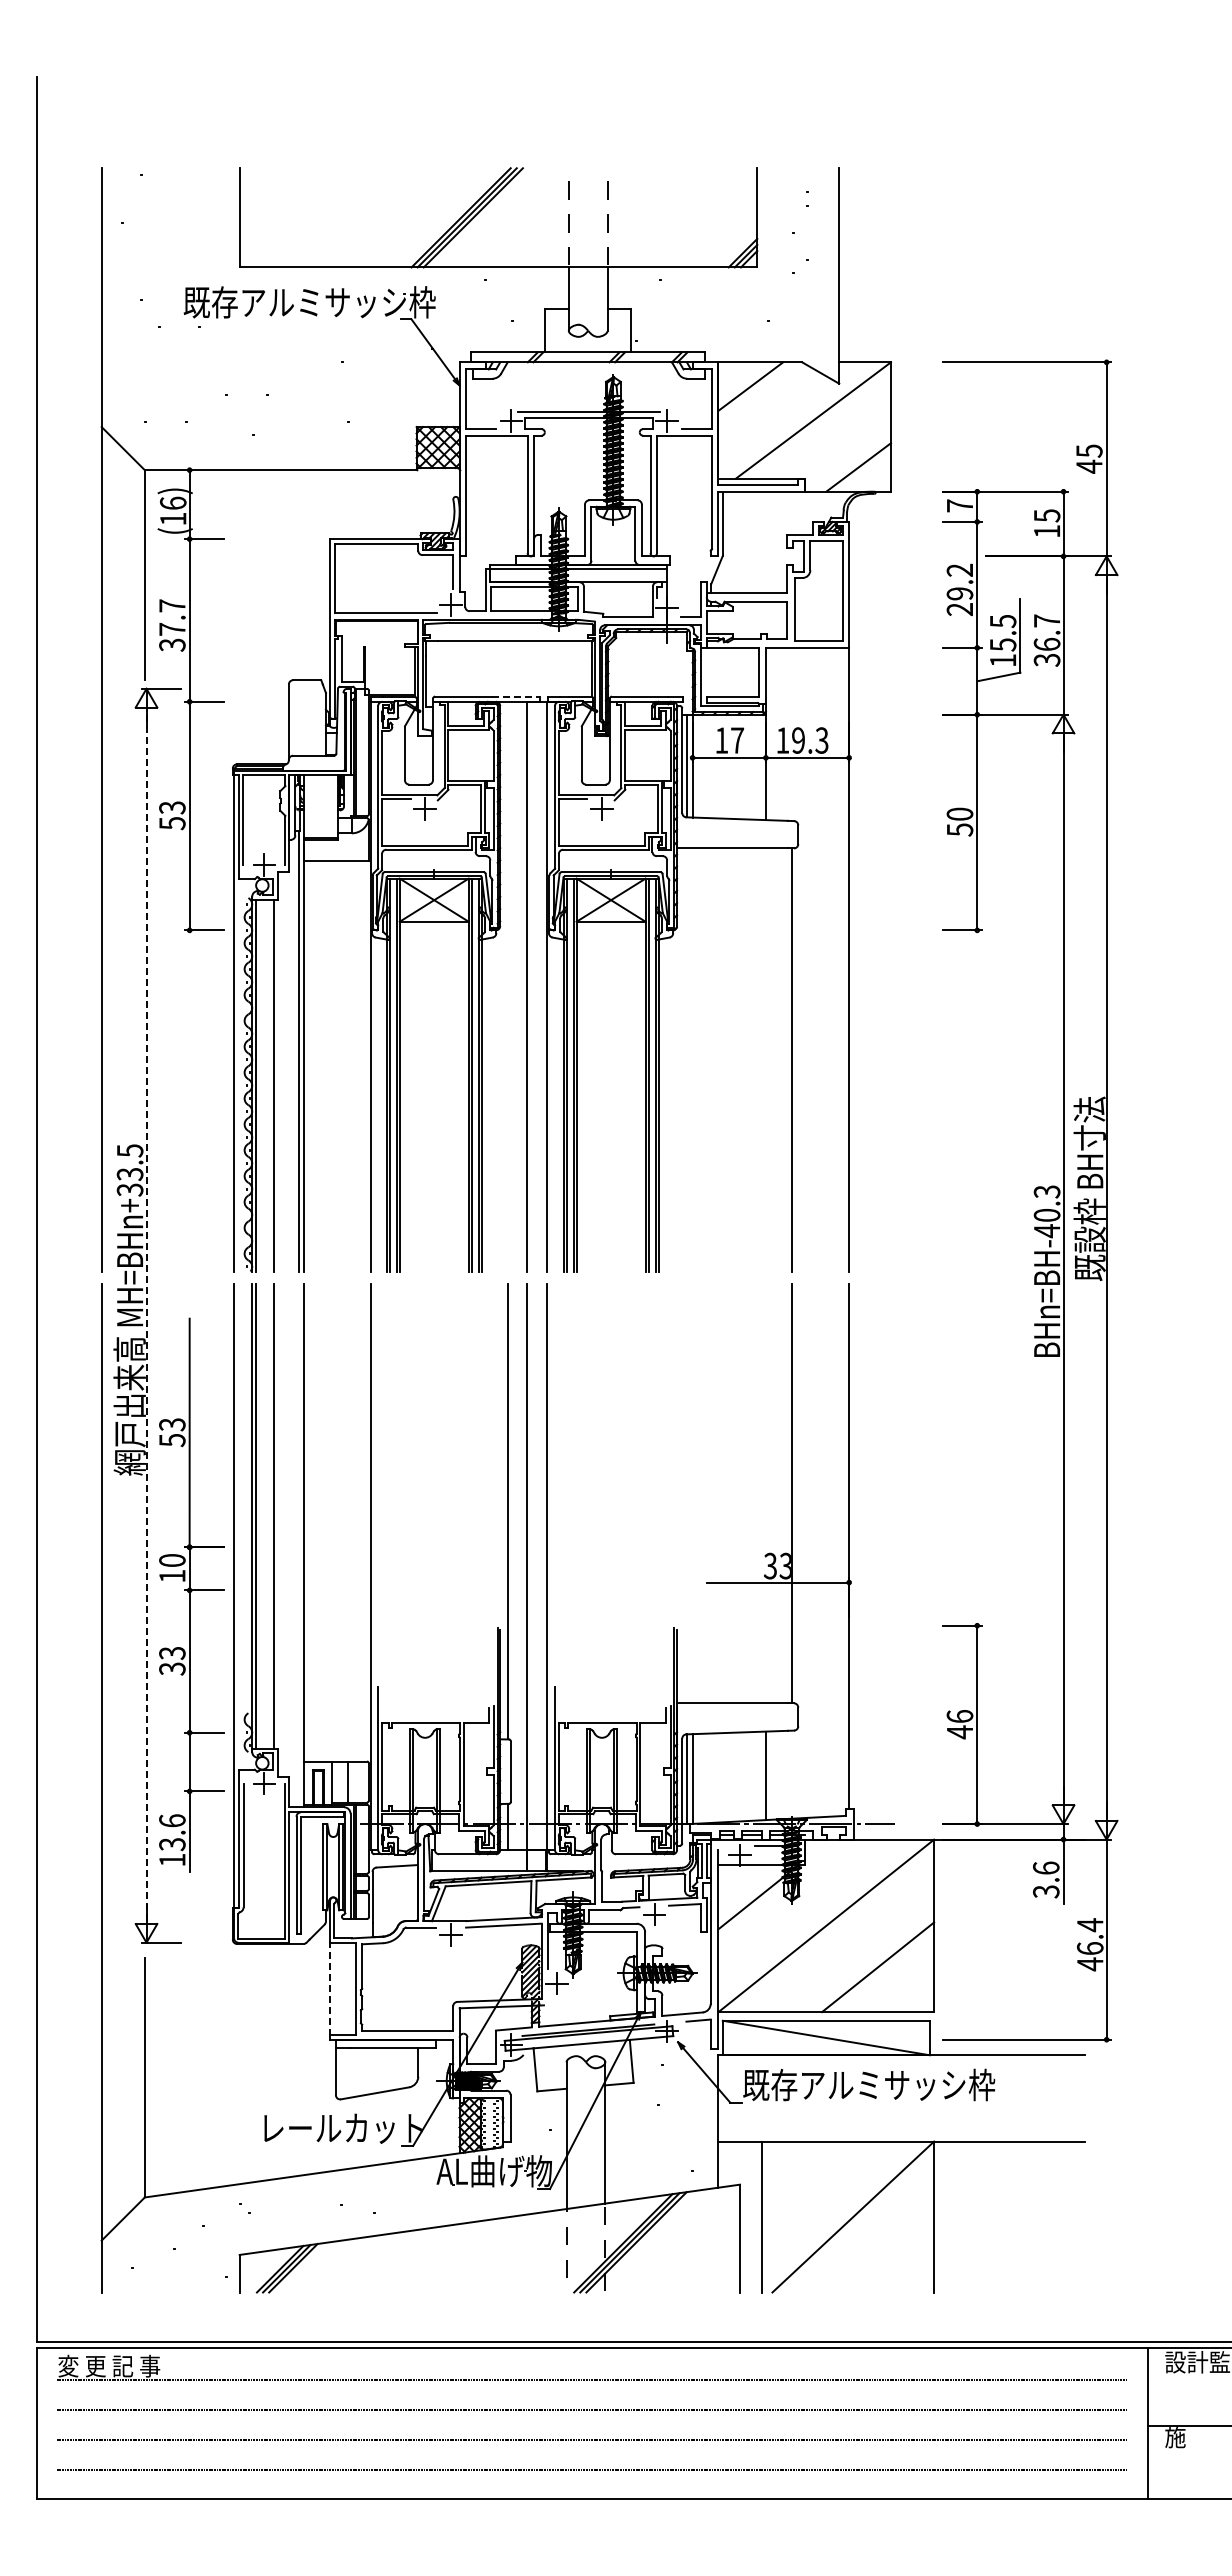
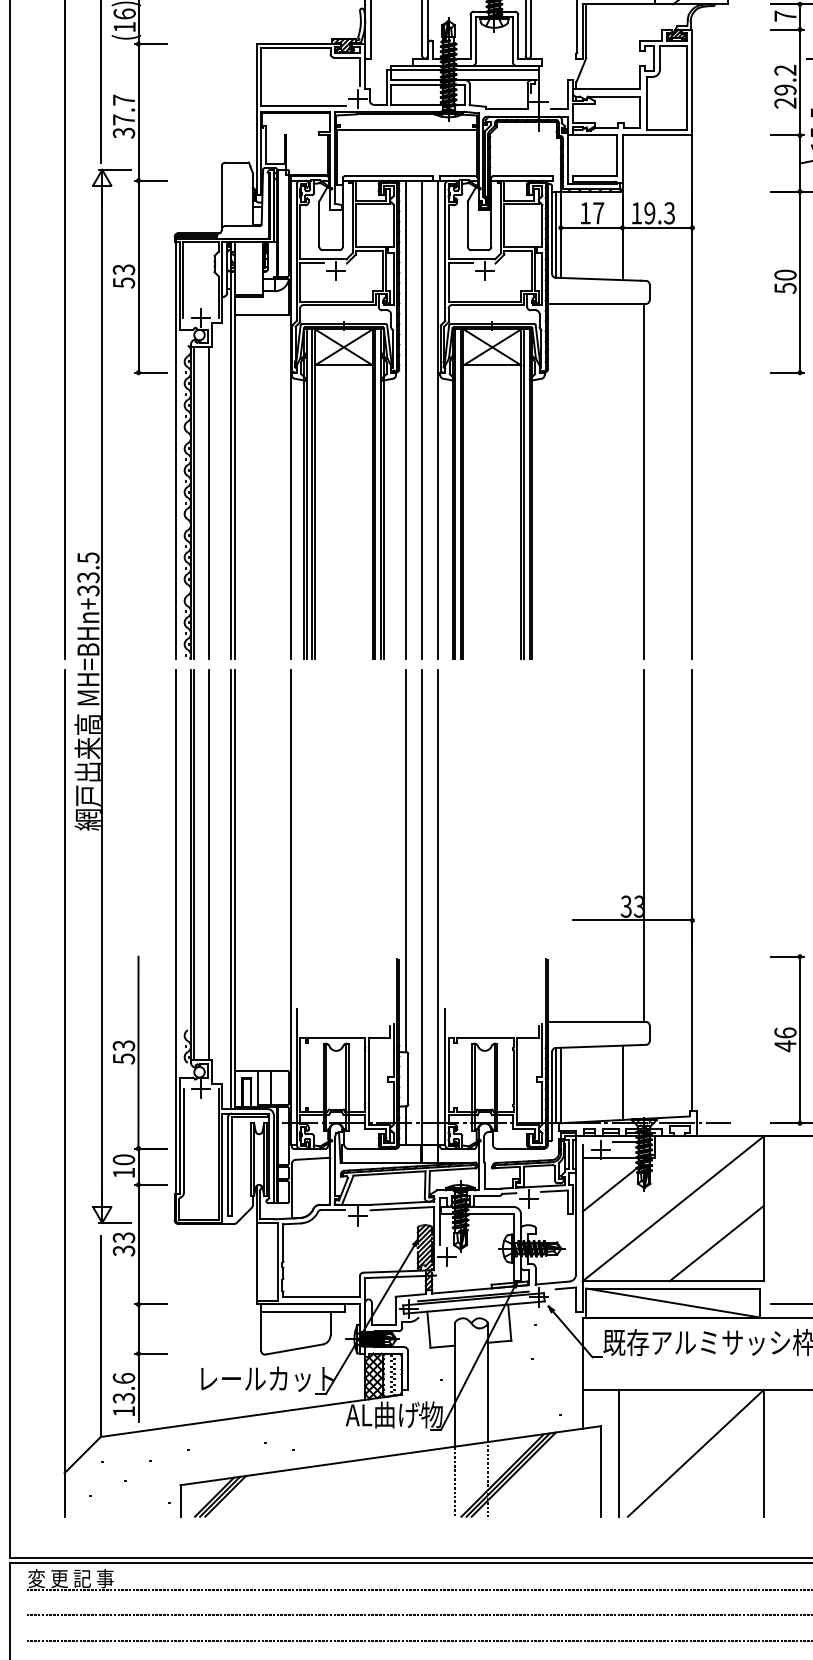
line: (516, 696) -> (413, 176), dashed -> solid
line: (507, 986) -> (405, 419), added
line: (146, 1315) -> (102, 696), dashed -> solid
line: (299, 1545) -> (230, 889), added
part: (191, 1594) -> (140, 1188), moved
line: (330, 1988) -> (256, 1261), dashed -> solid

